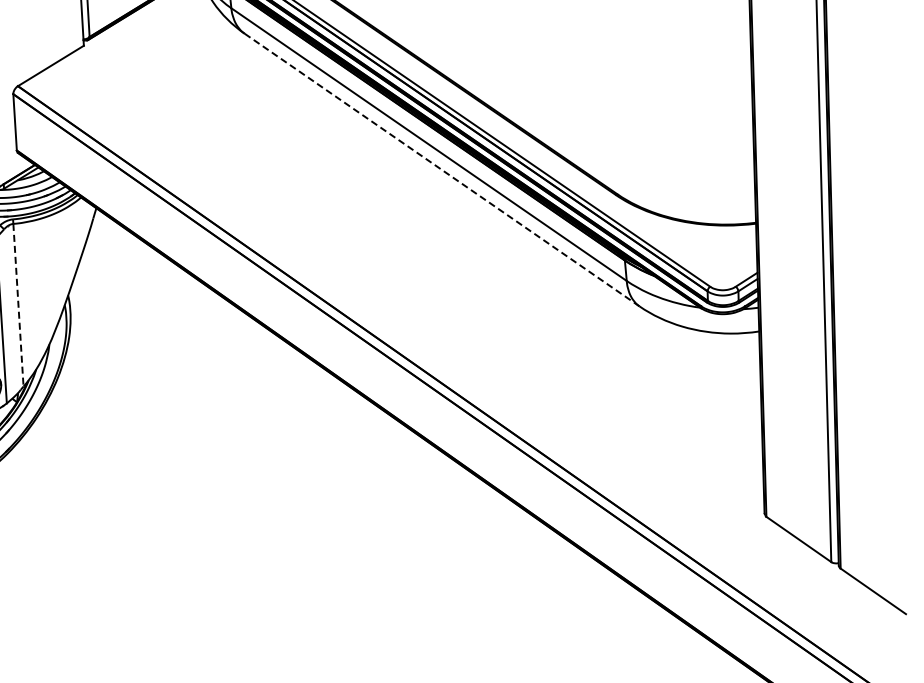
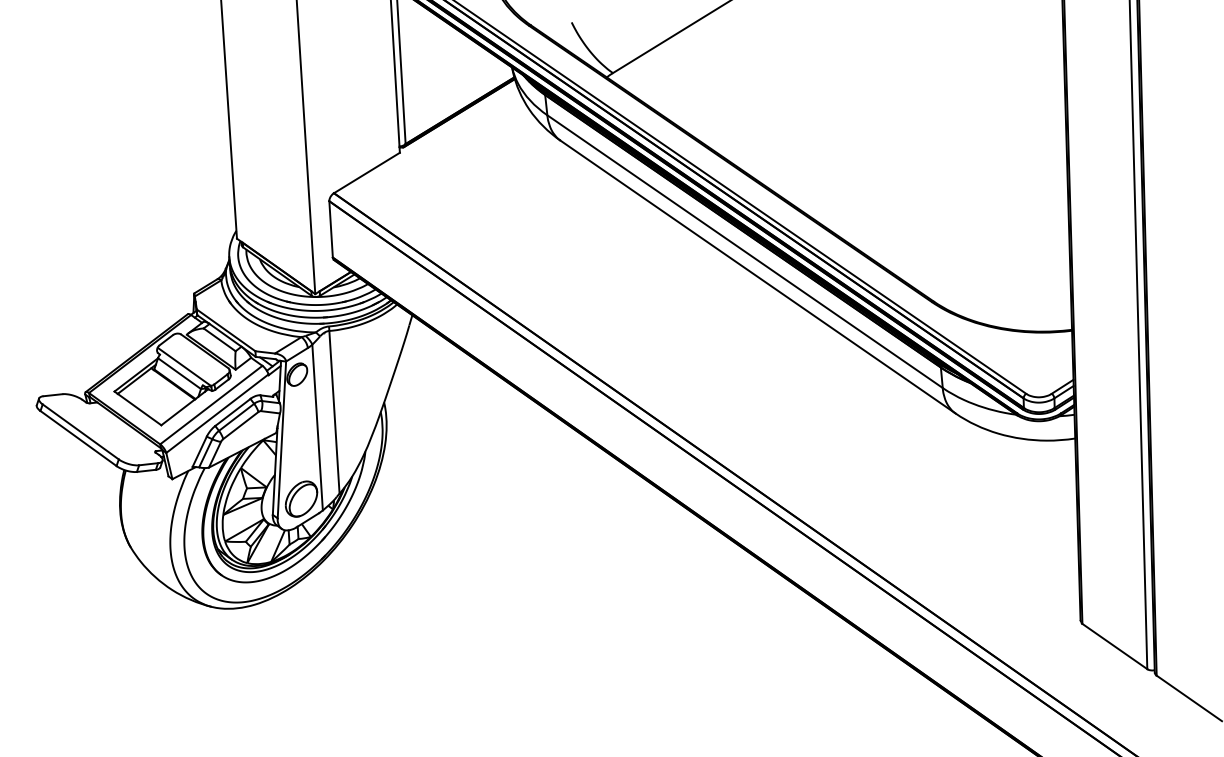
line: (442, 170) -> (758, 277), dashed -> solid
line: (18, 305) -> (334, 412), dashed -> solid

